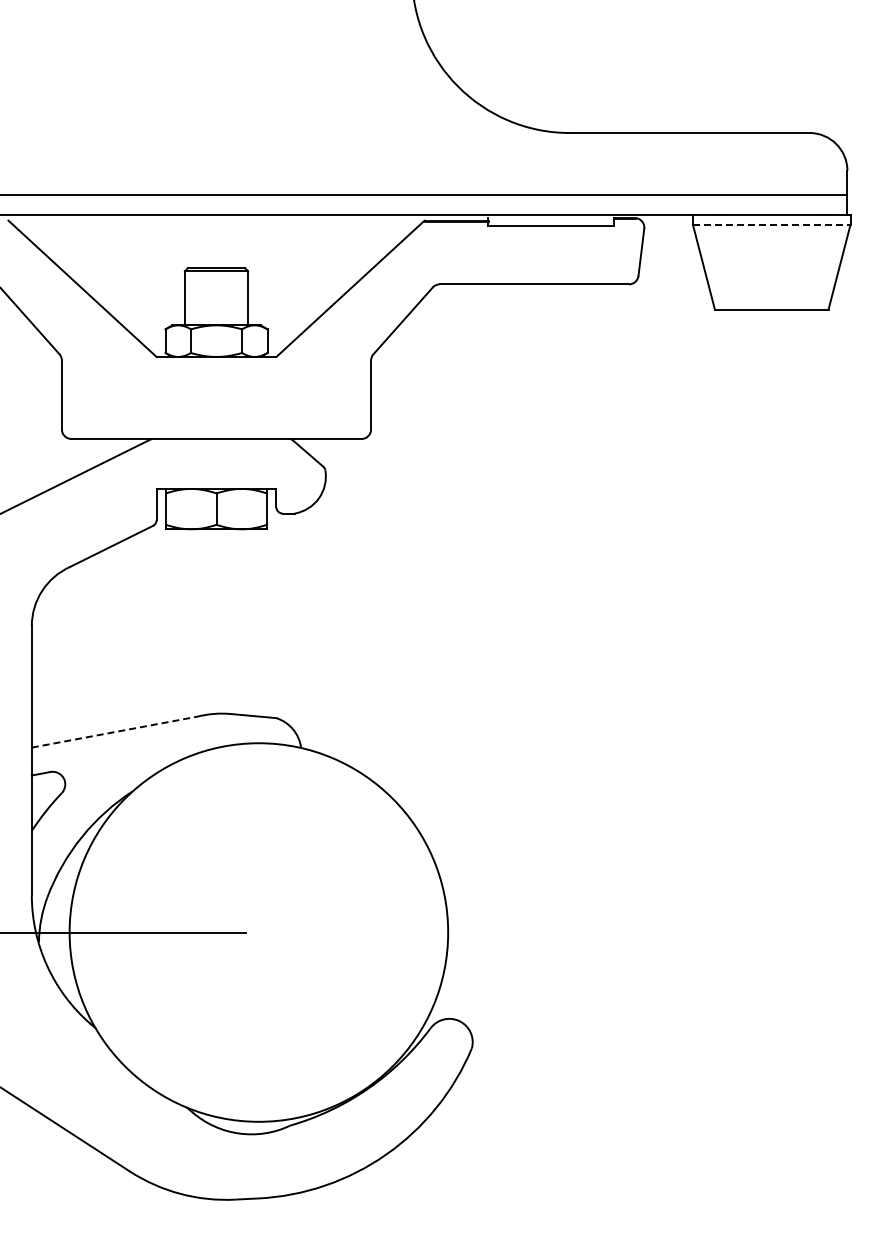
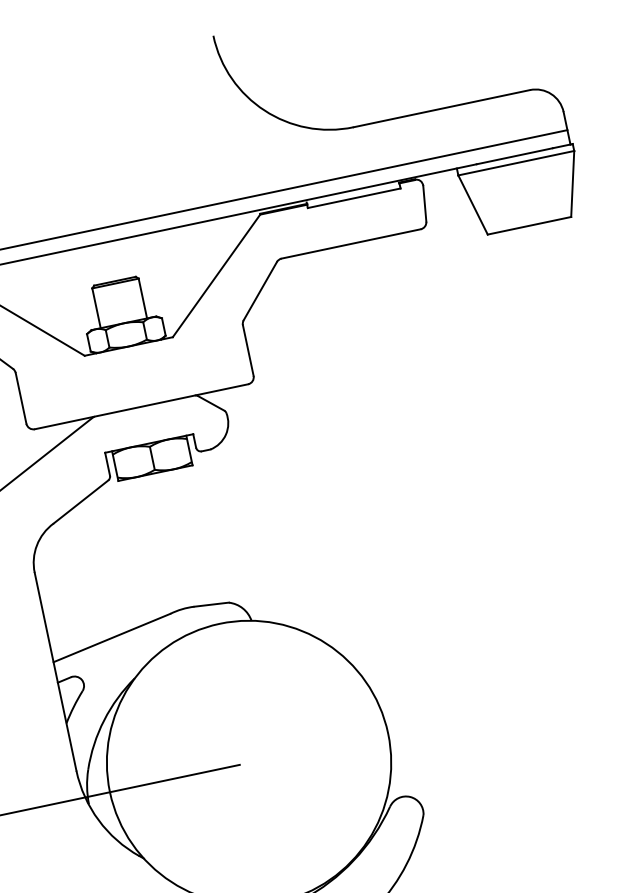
line: (771, 224) -> (516, 163), dashed -> solid
line: (114, 732) -> (111, 638), dashed -> solid

